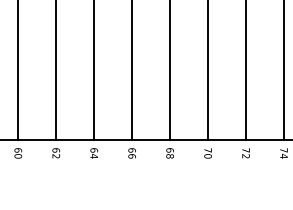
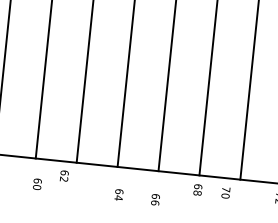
text: (18, 153) -> (37, 184), moved
text: (56, 153) -> (64, 176), moved
text: (93, 153) -> (118, 194), moved
text: (131, 153) -> (154, 199), moved
text: (207, 153) -> (225, 192), moved

